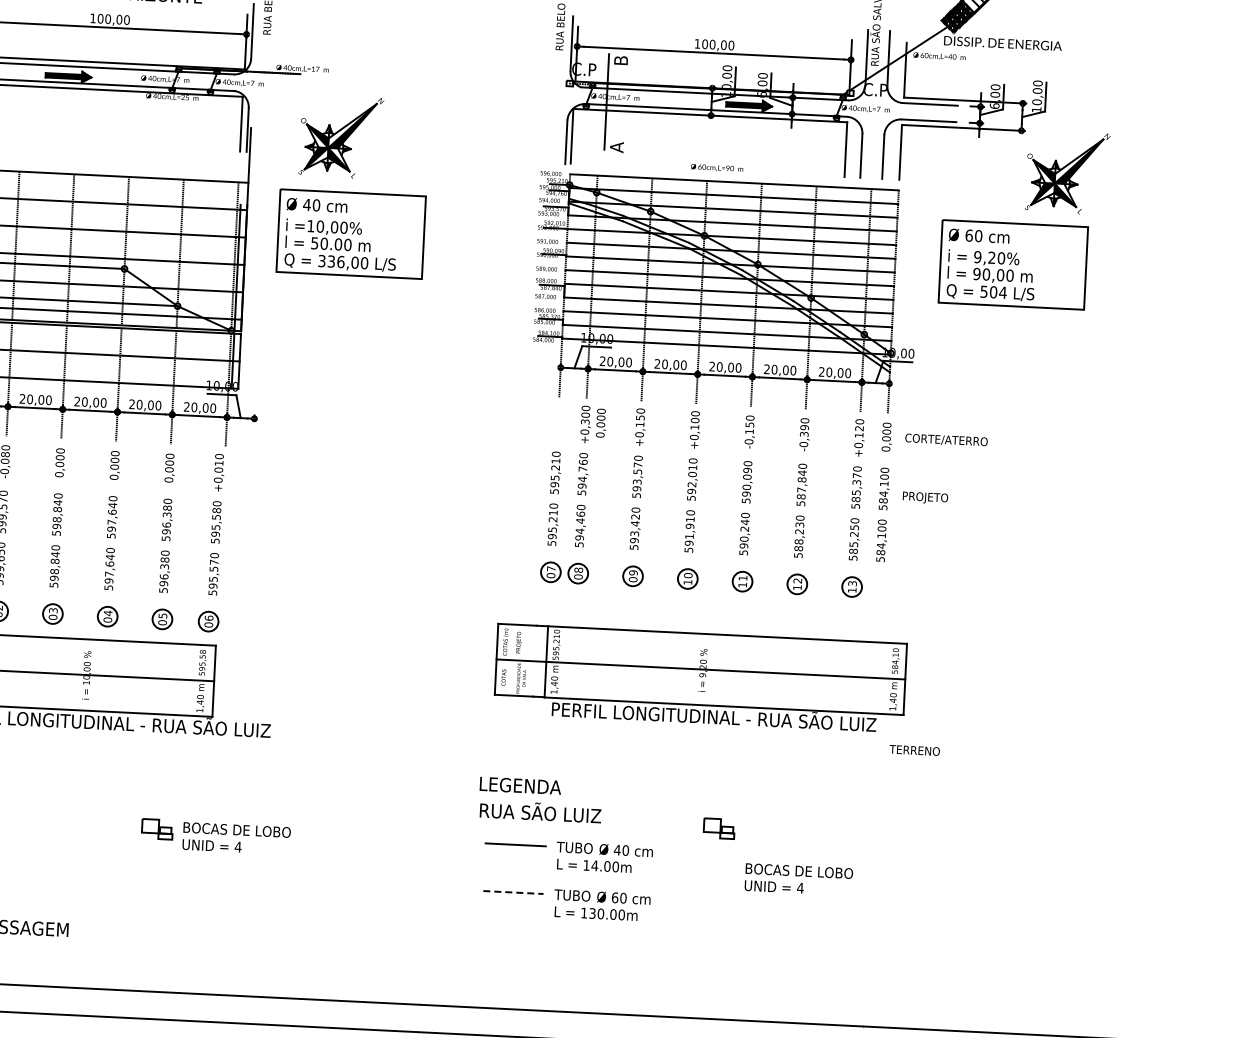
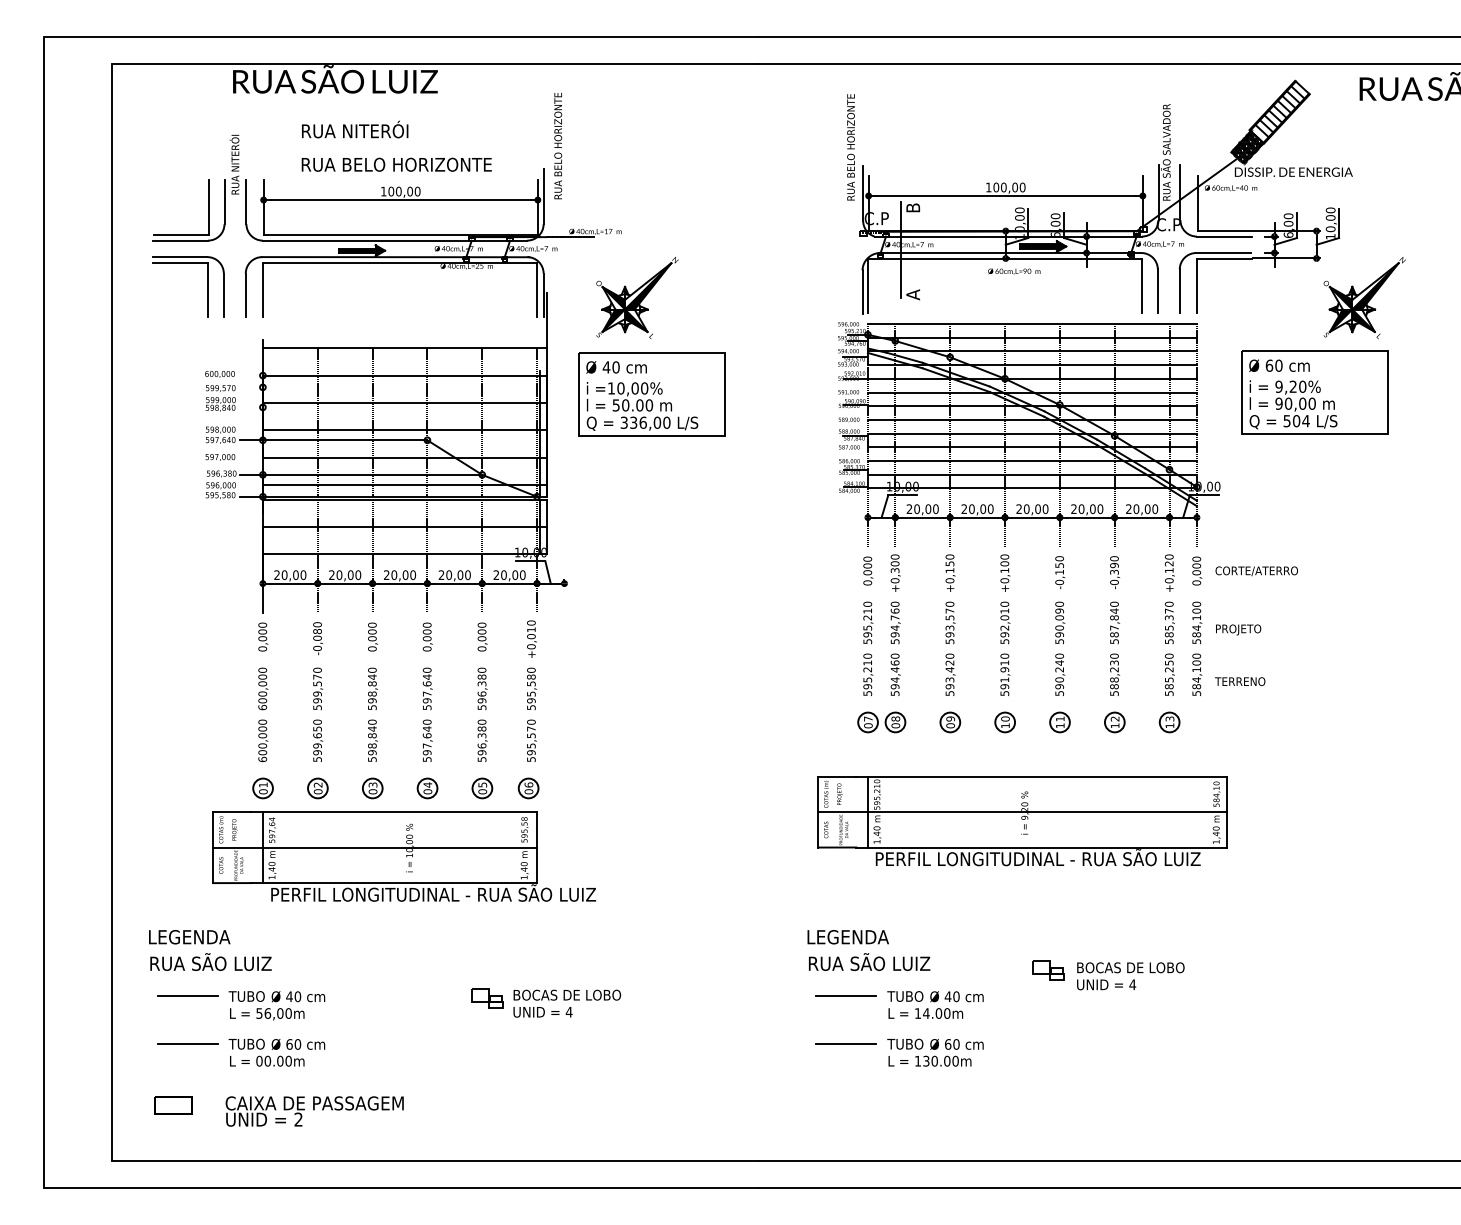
text: (717, 167) -> (1014, 271), moved
text: (601, 422) -> (868, 570), moved
text: (915, 750) -> (1240, 681), moved
text: (798, 879) -> (1130, 976), moved
line: (513, 892) -> (846, 1044), dashed -> solid

